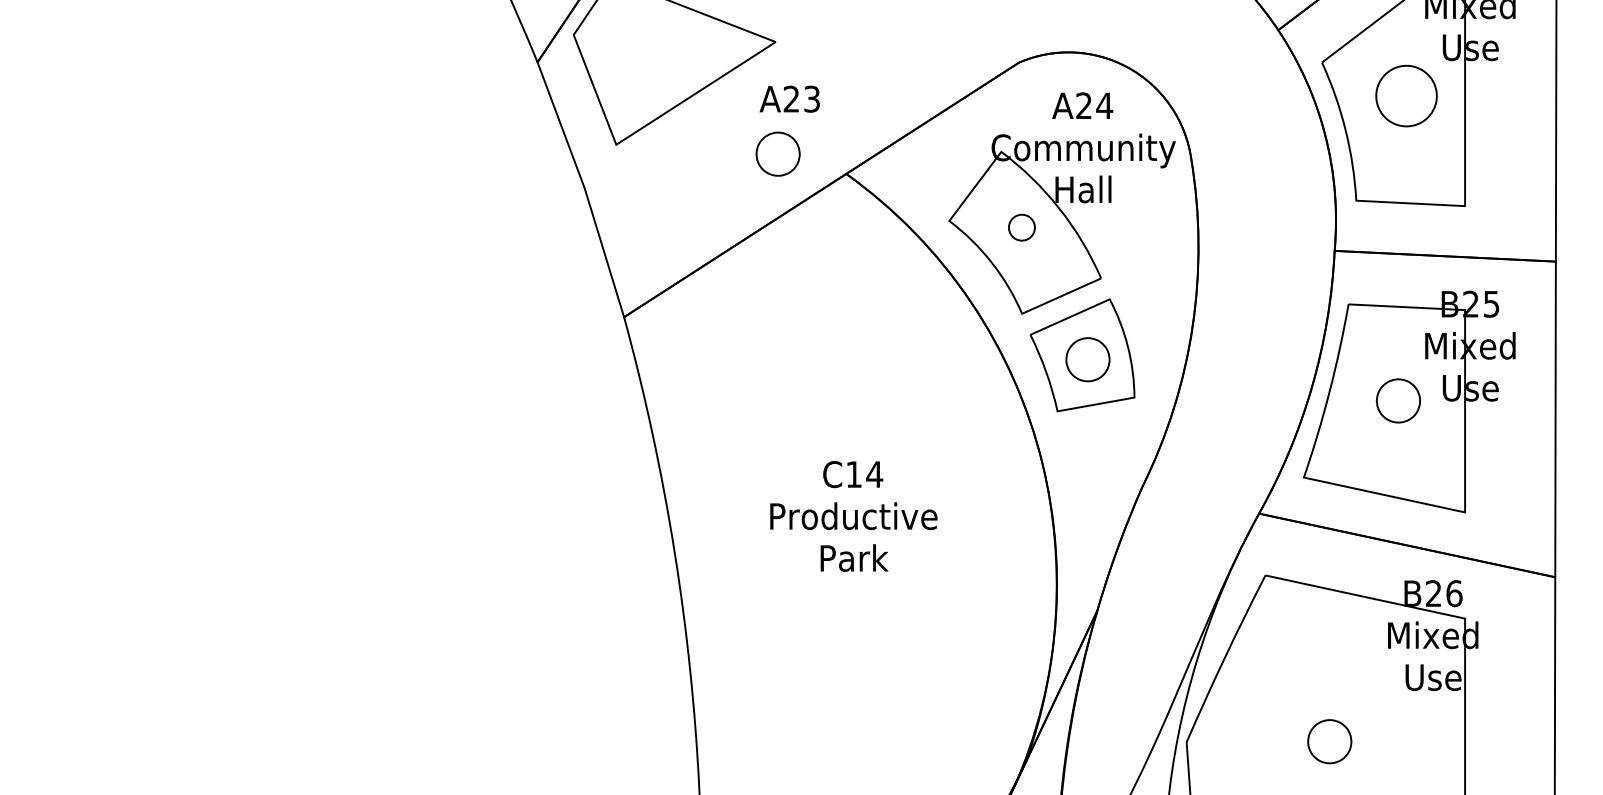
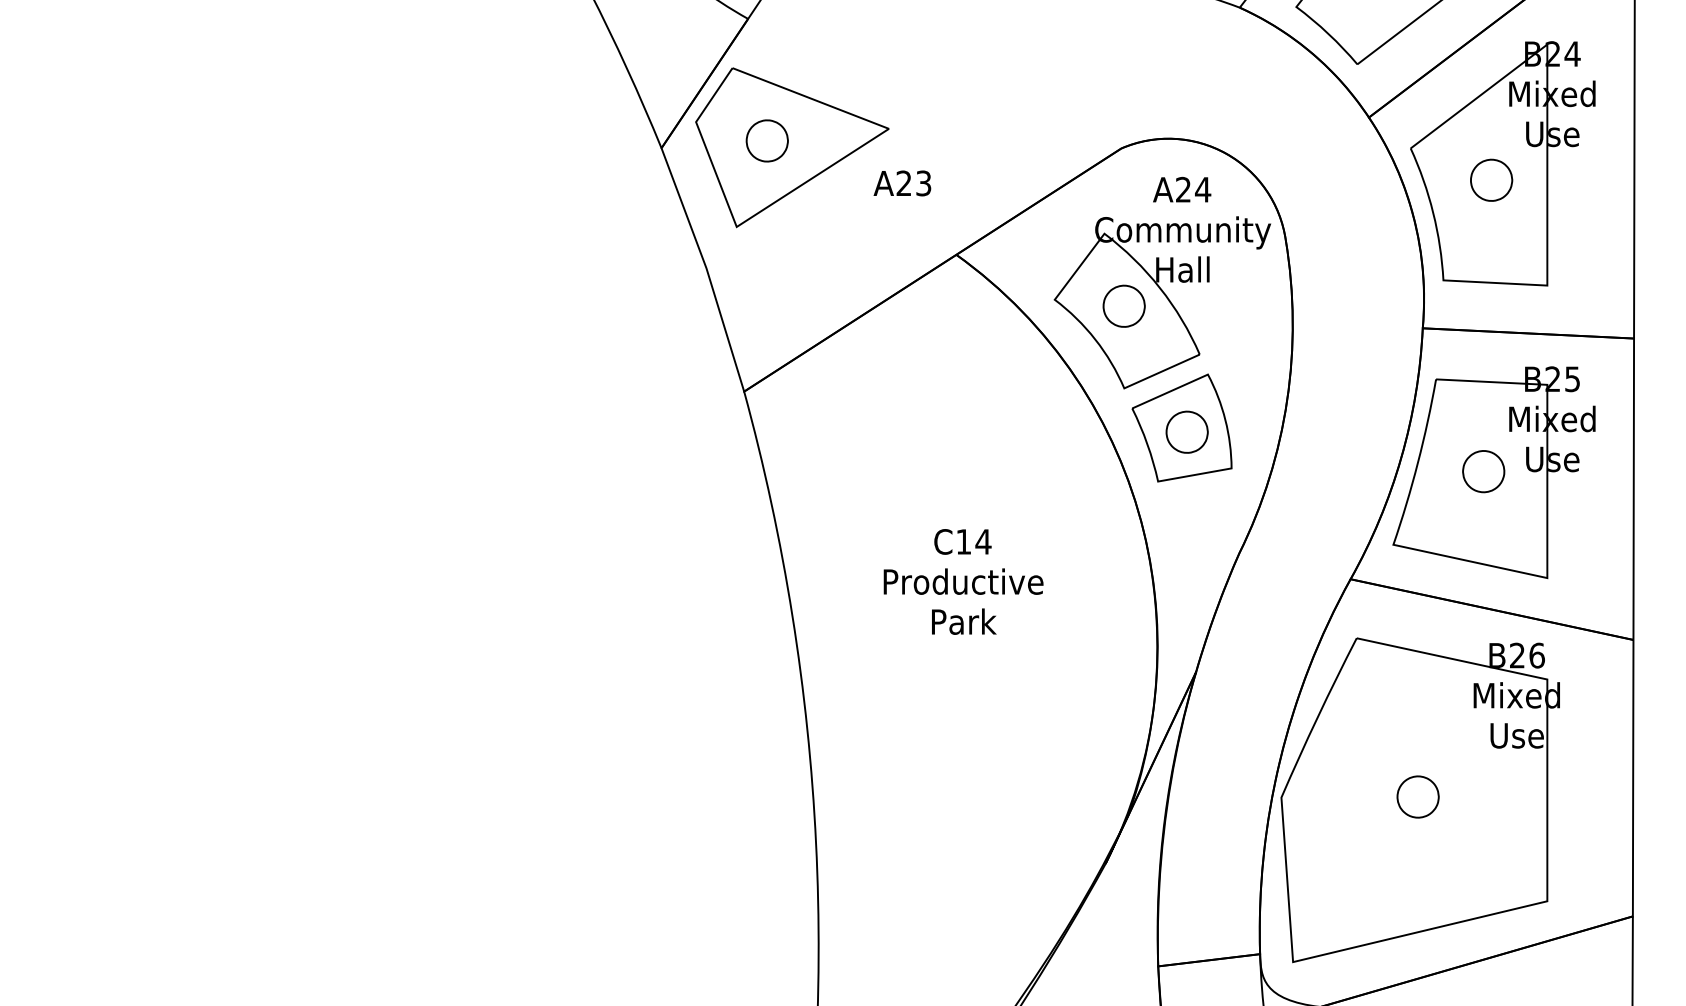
part: (1406, 95) -> (1491, 179), size x0.71
part: (777, 153) -> (766, 140), moved
part: (1021, 227) -> (1123, 305), size x1.67

